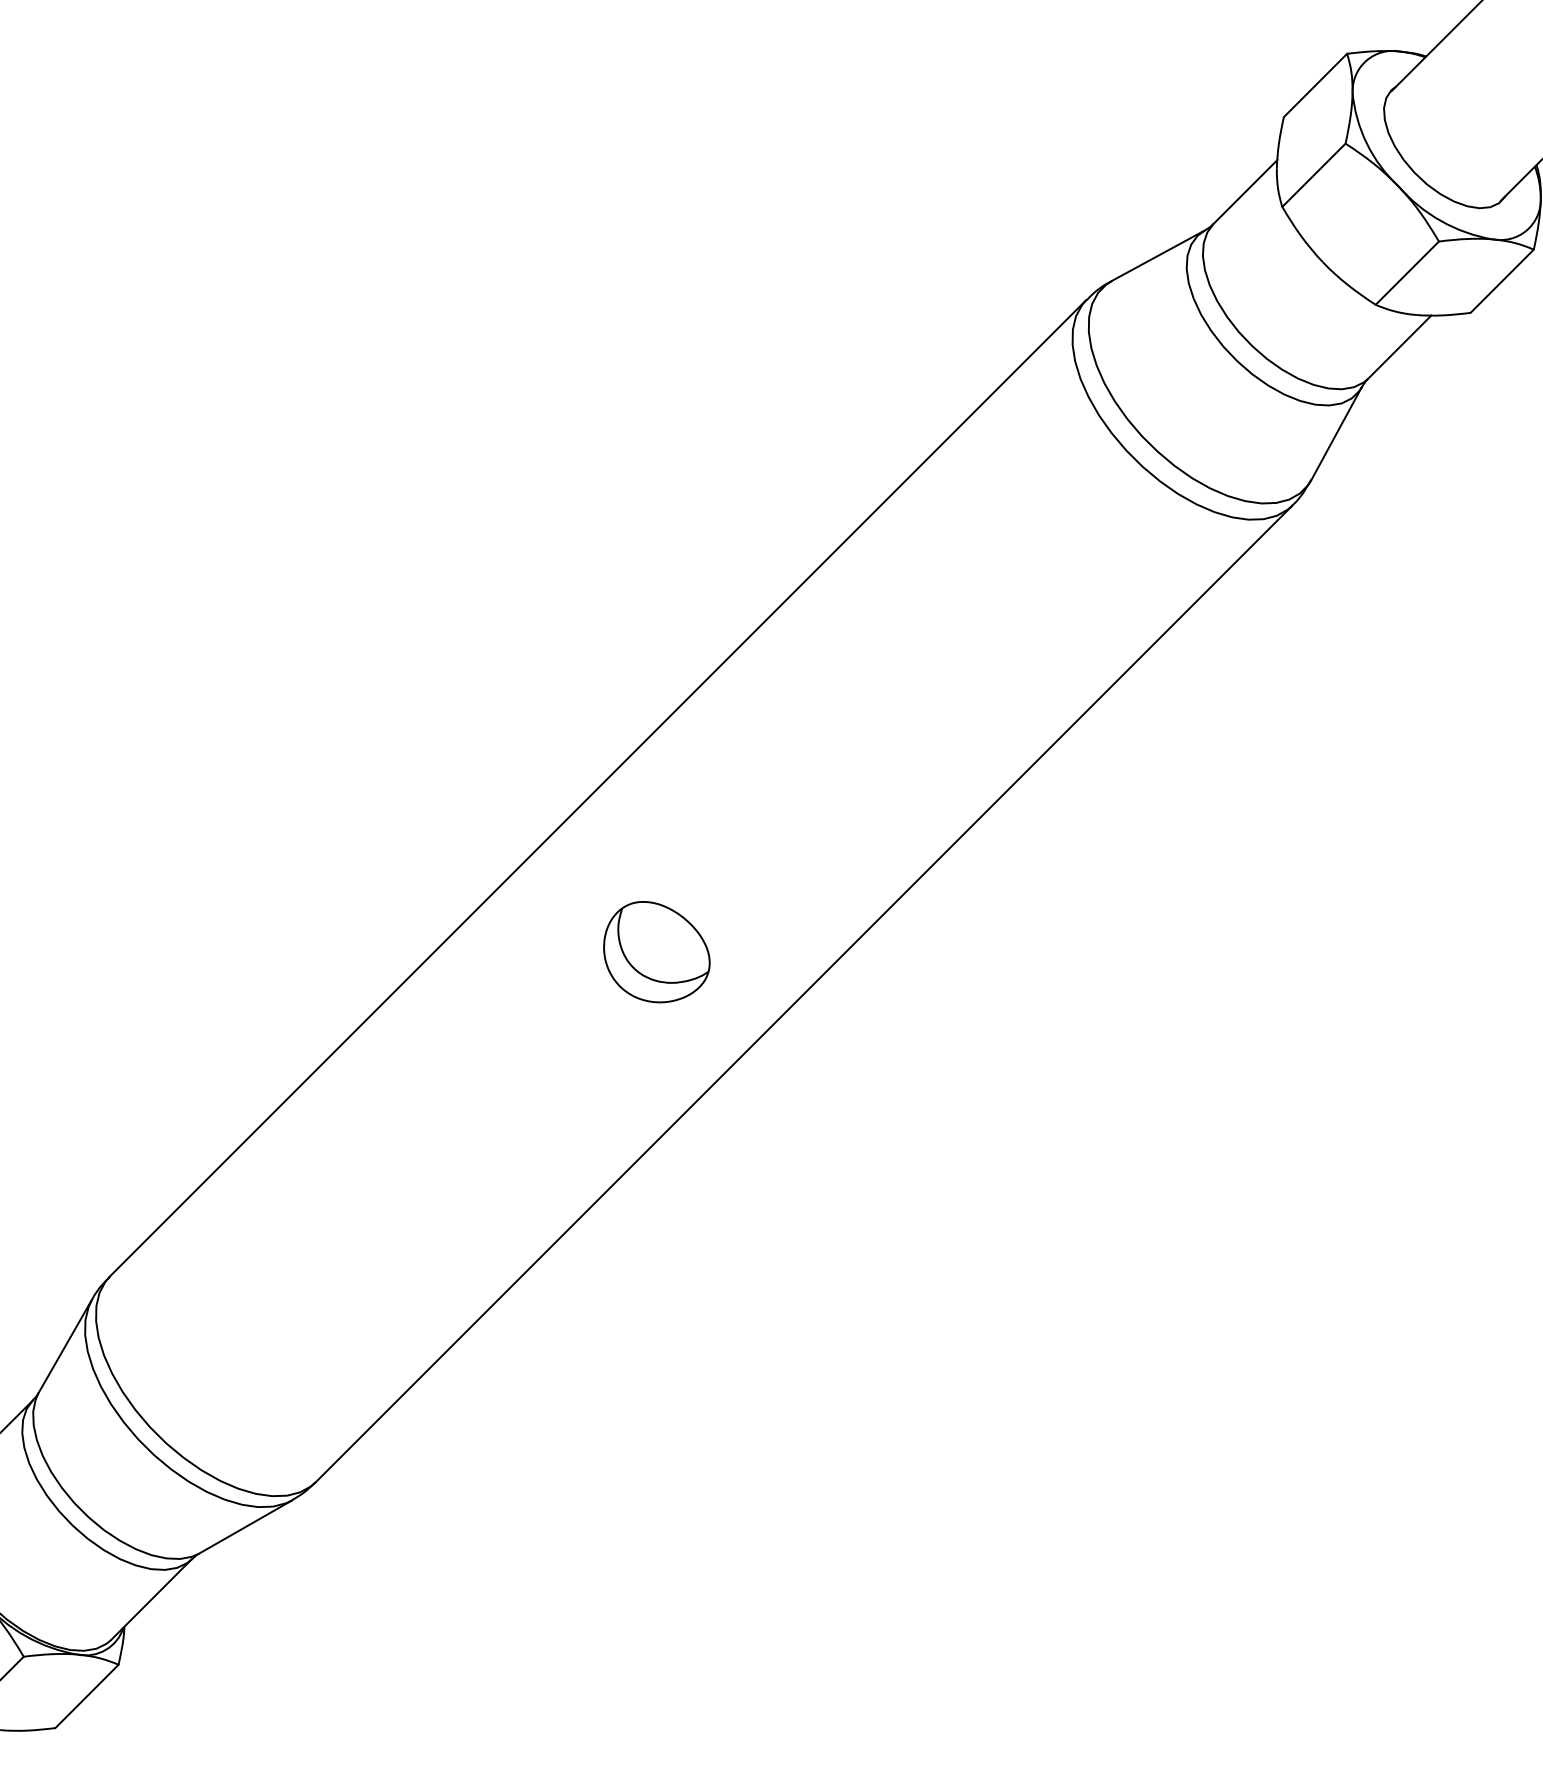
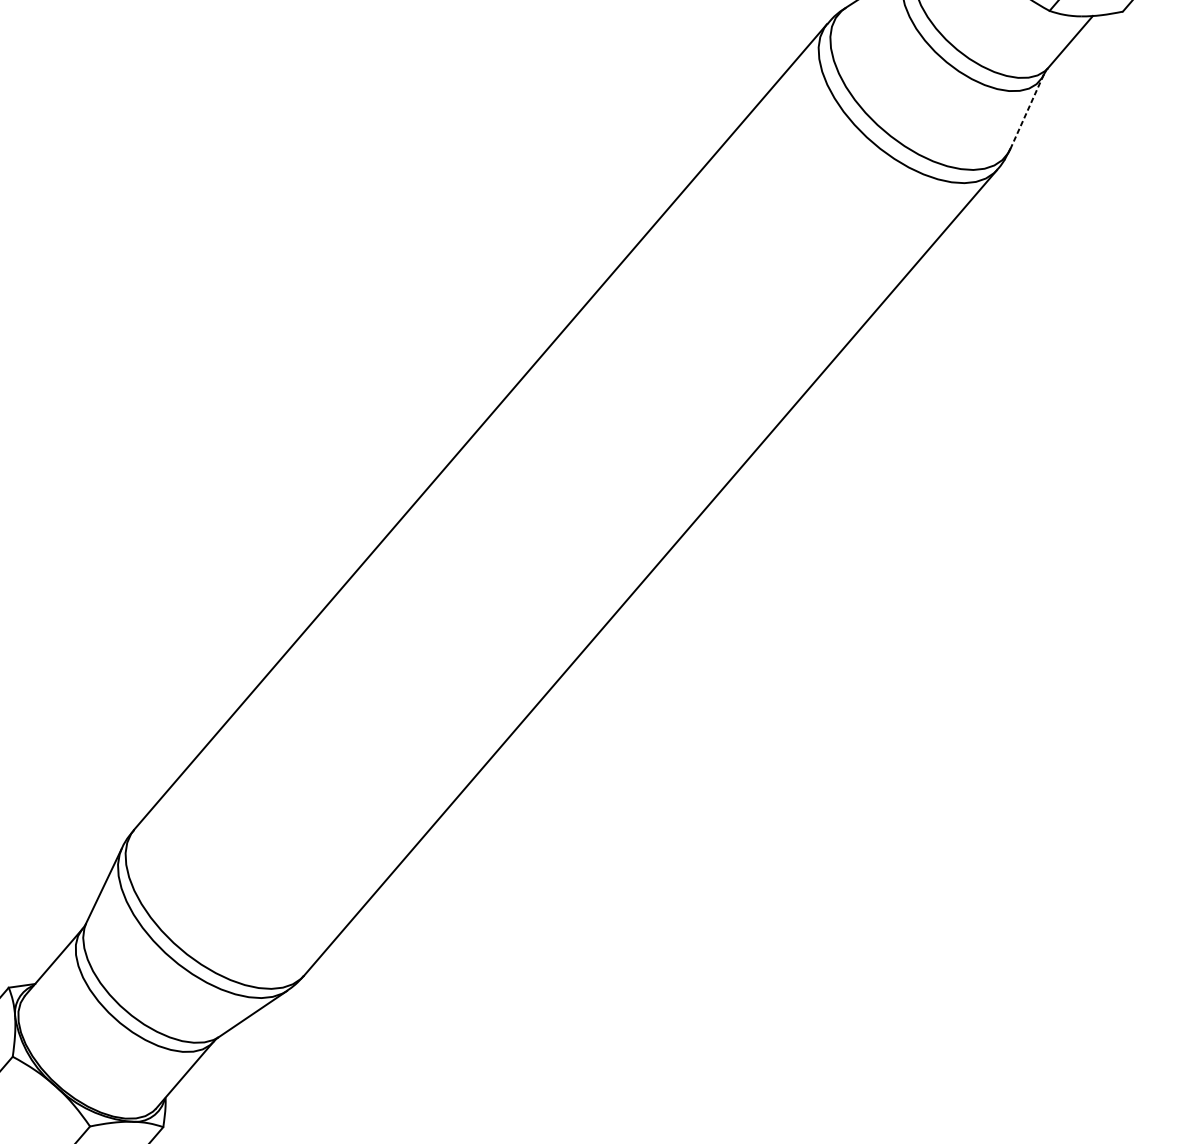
line: (1336, 433) -> (1026, 111), solid -> dashed
part: (656, 952) -> (535, 549), removed

